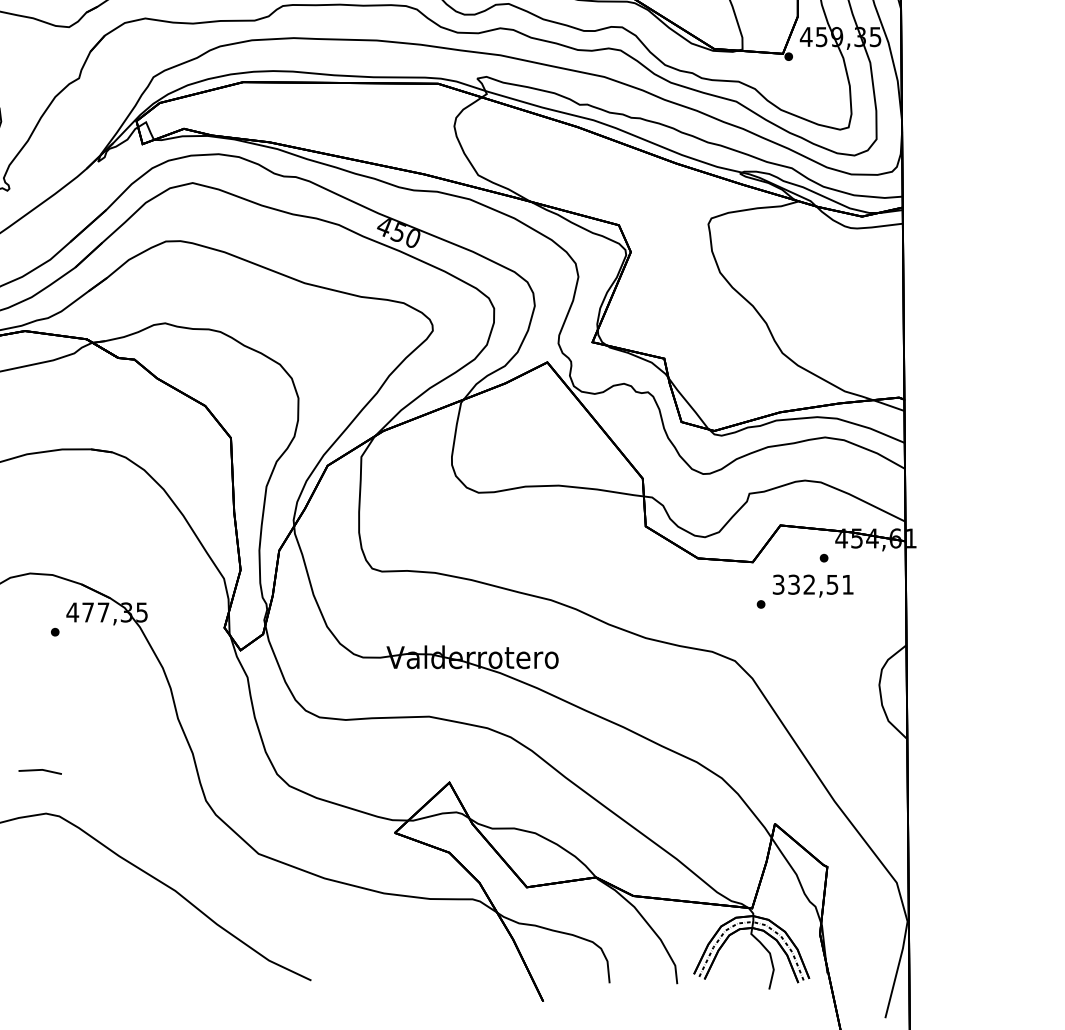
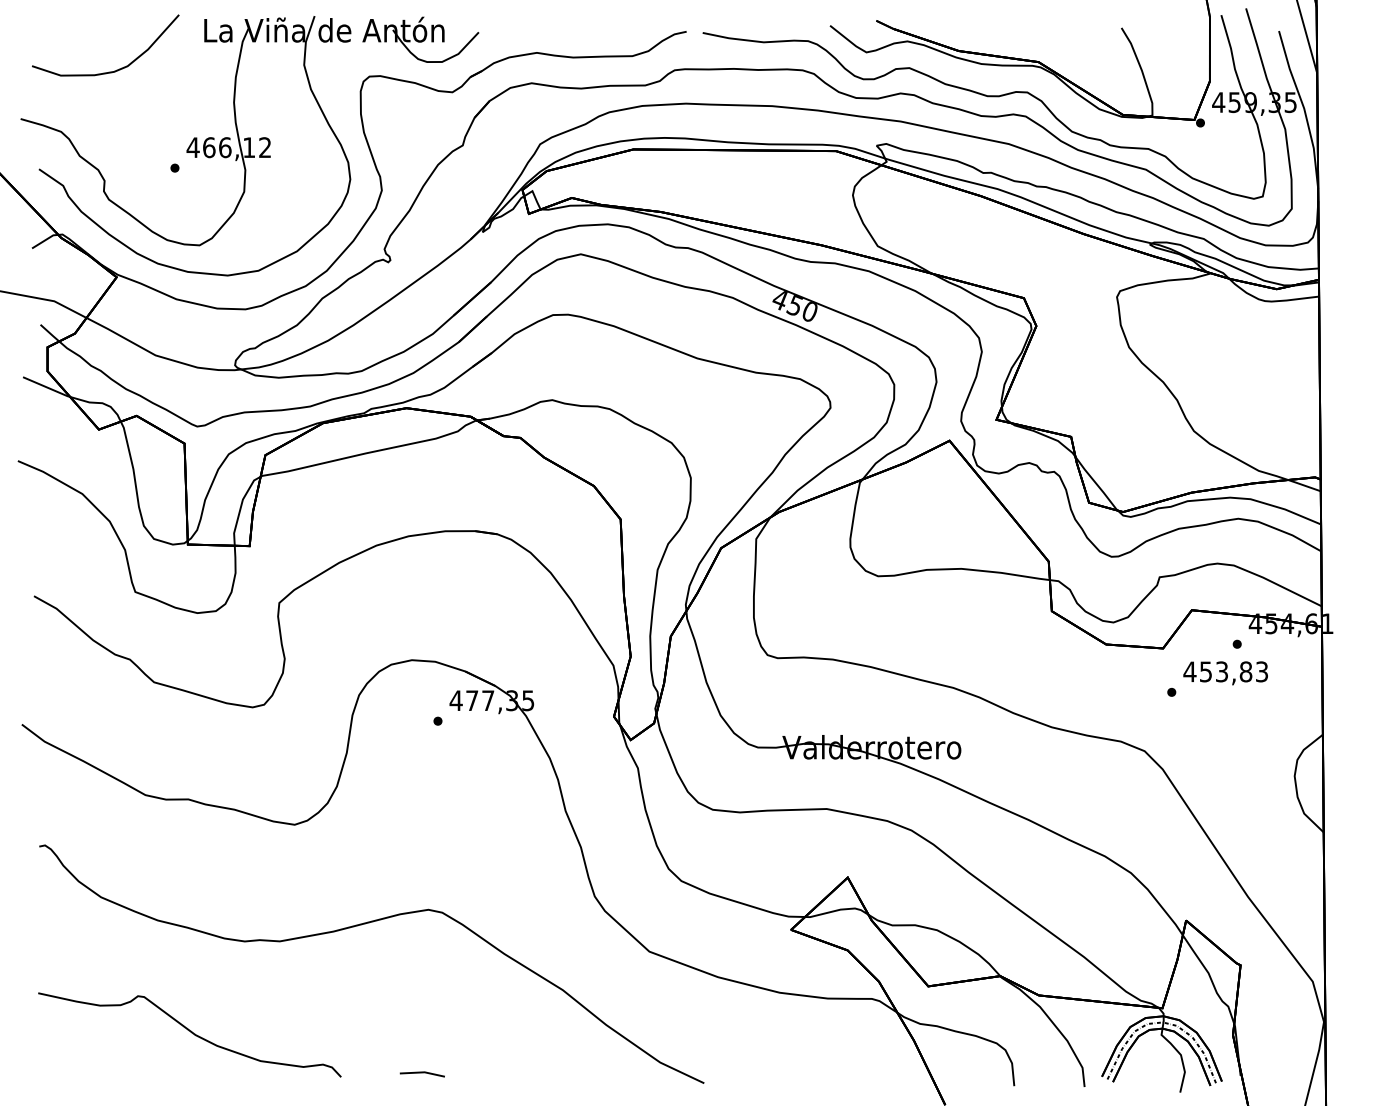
text: (812, 584) -> (1225, 671), 332,51 -> 453,83
line: (39, 771) -> (421, 1073), moved

